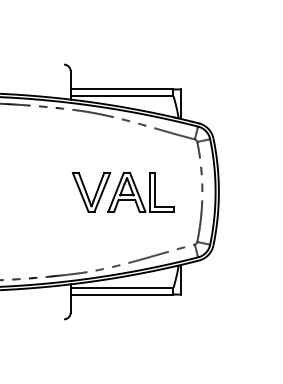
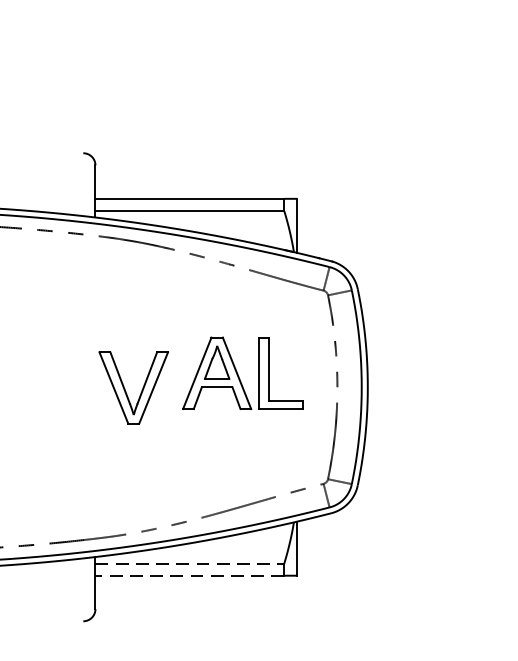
part: (140, 192) -> (242, 373), moved
line: (122, 287) -> (190, 562), solid -> dashed
line: (121, 294) -> (188, 575), solid -> dashed

